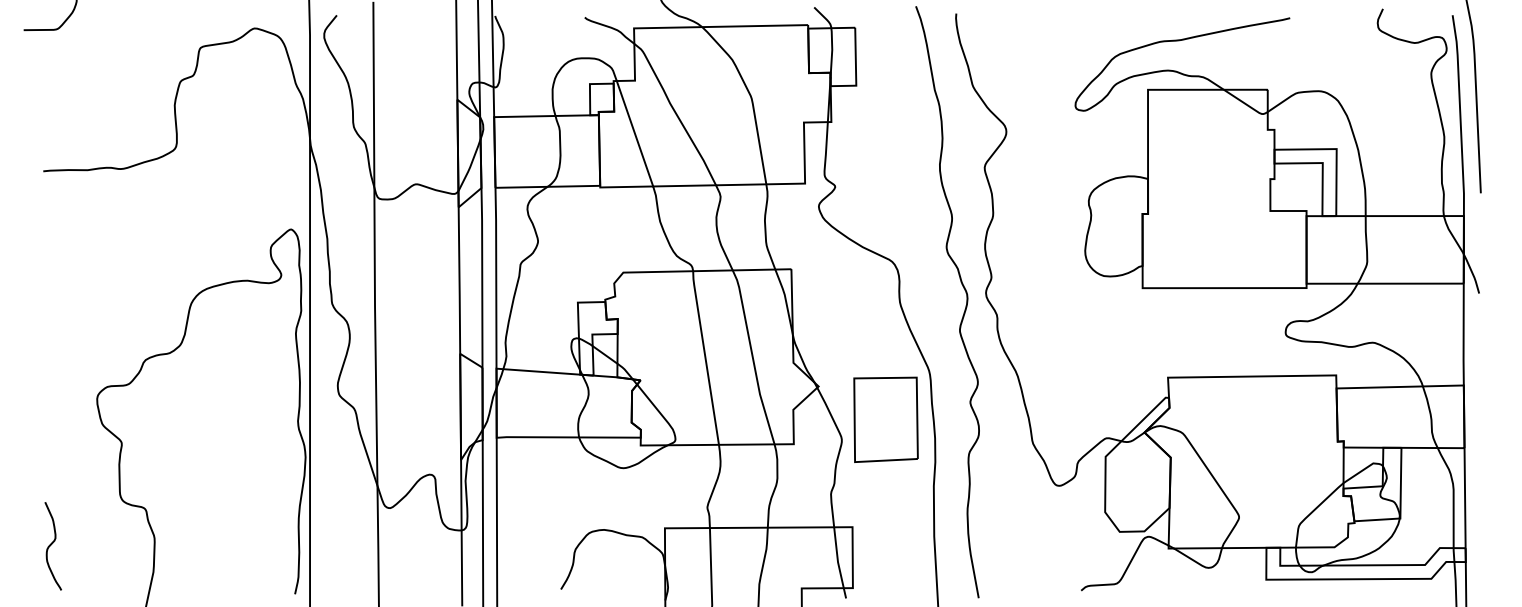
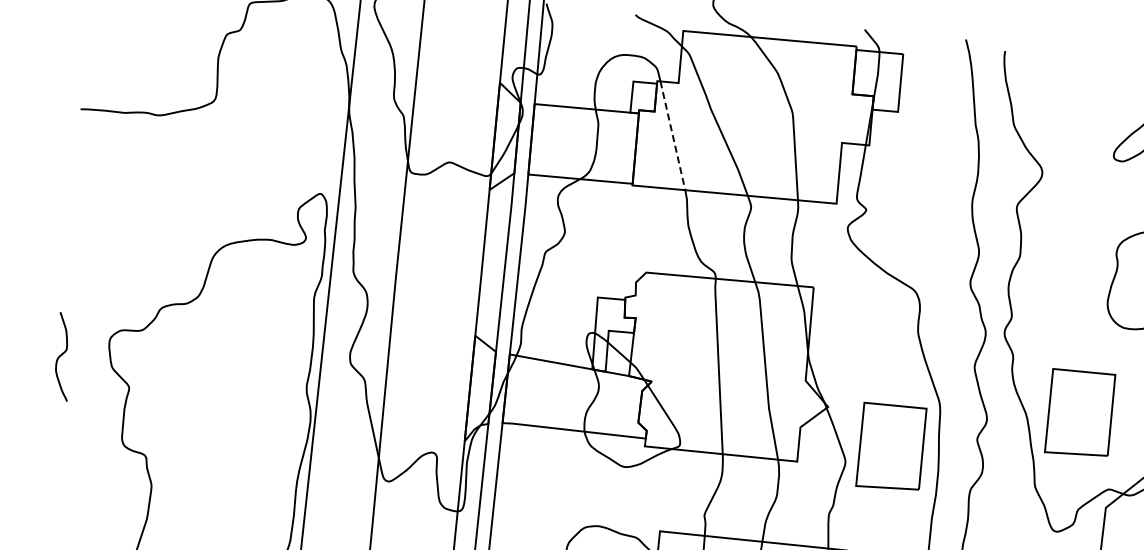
line: (635, 133) -> (673, 135), solid -> dashed
part: (1069, 365) -> (1079, 413), added
curve: (51, 545) -> (62, 355), moved

